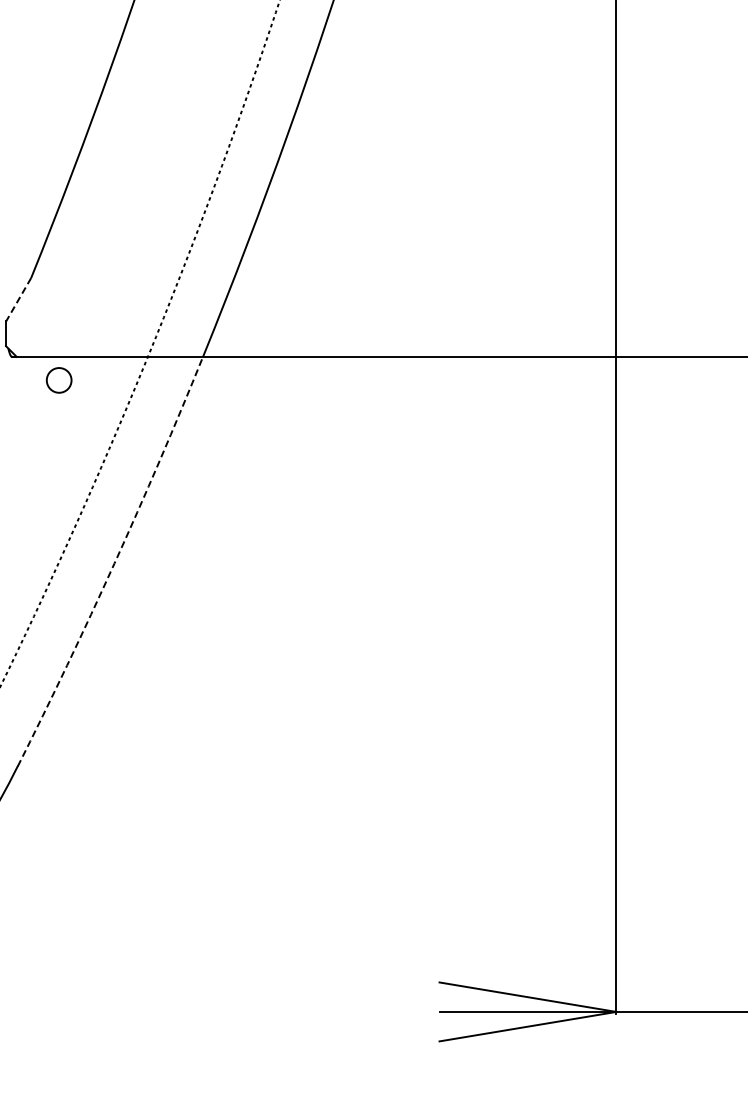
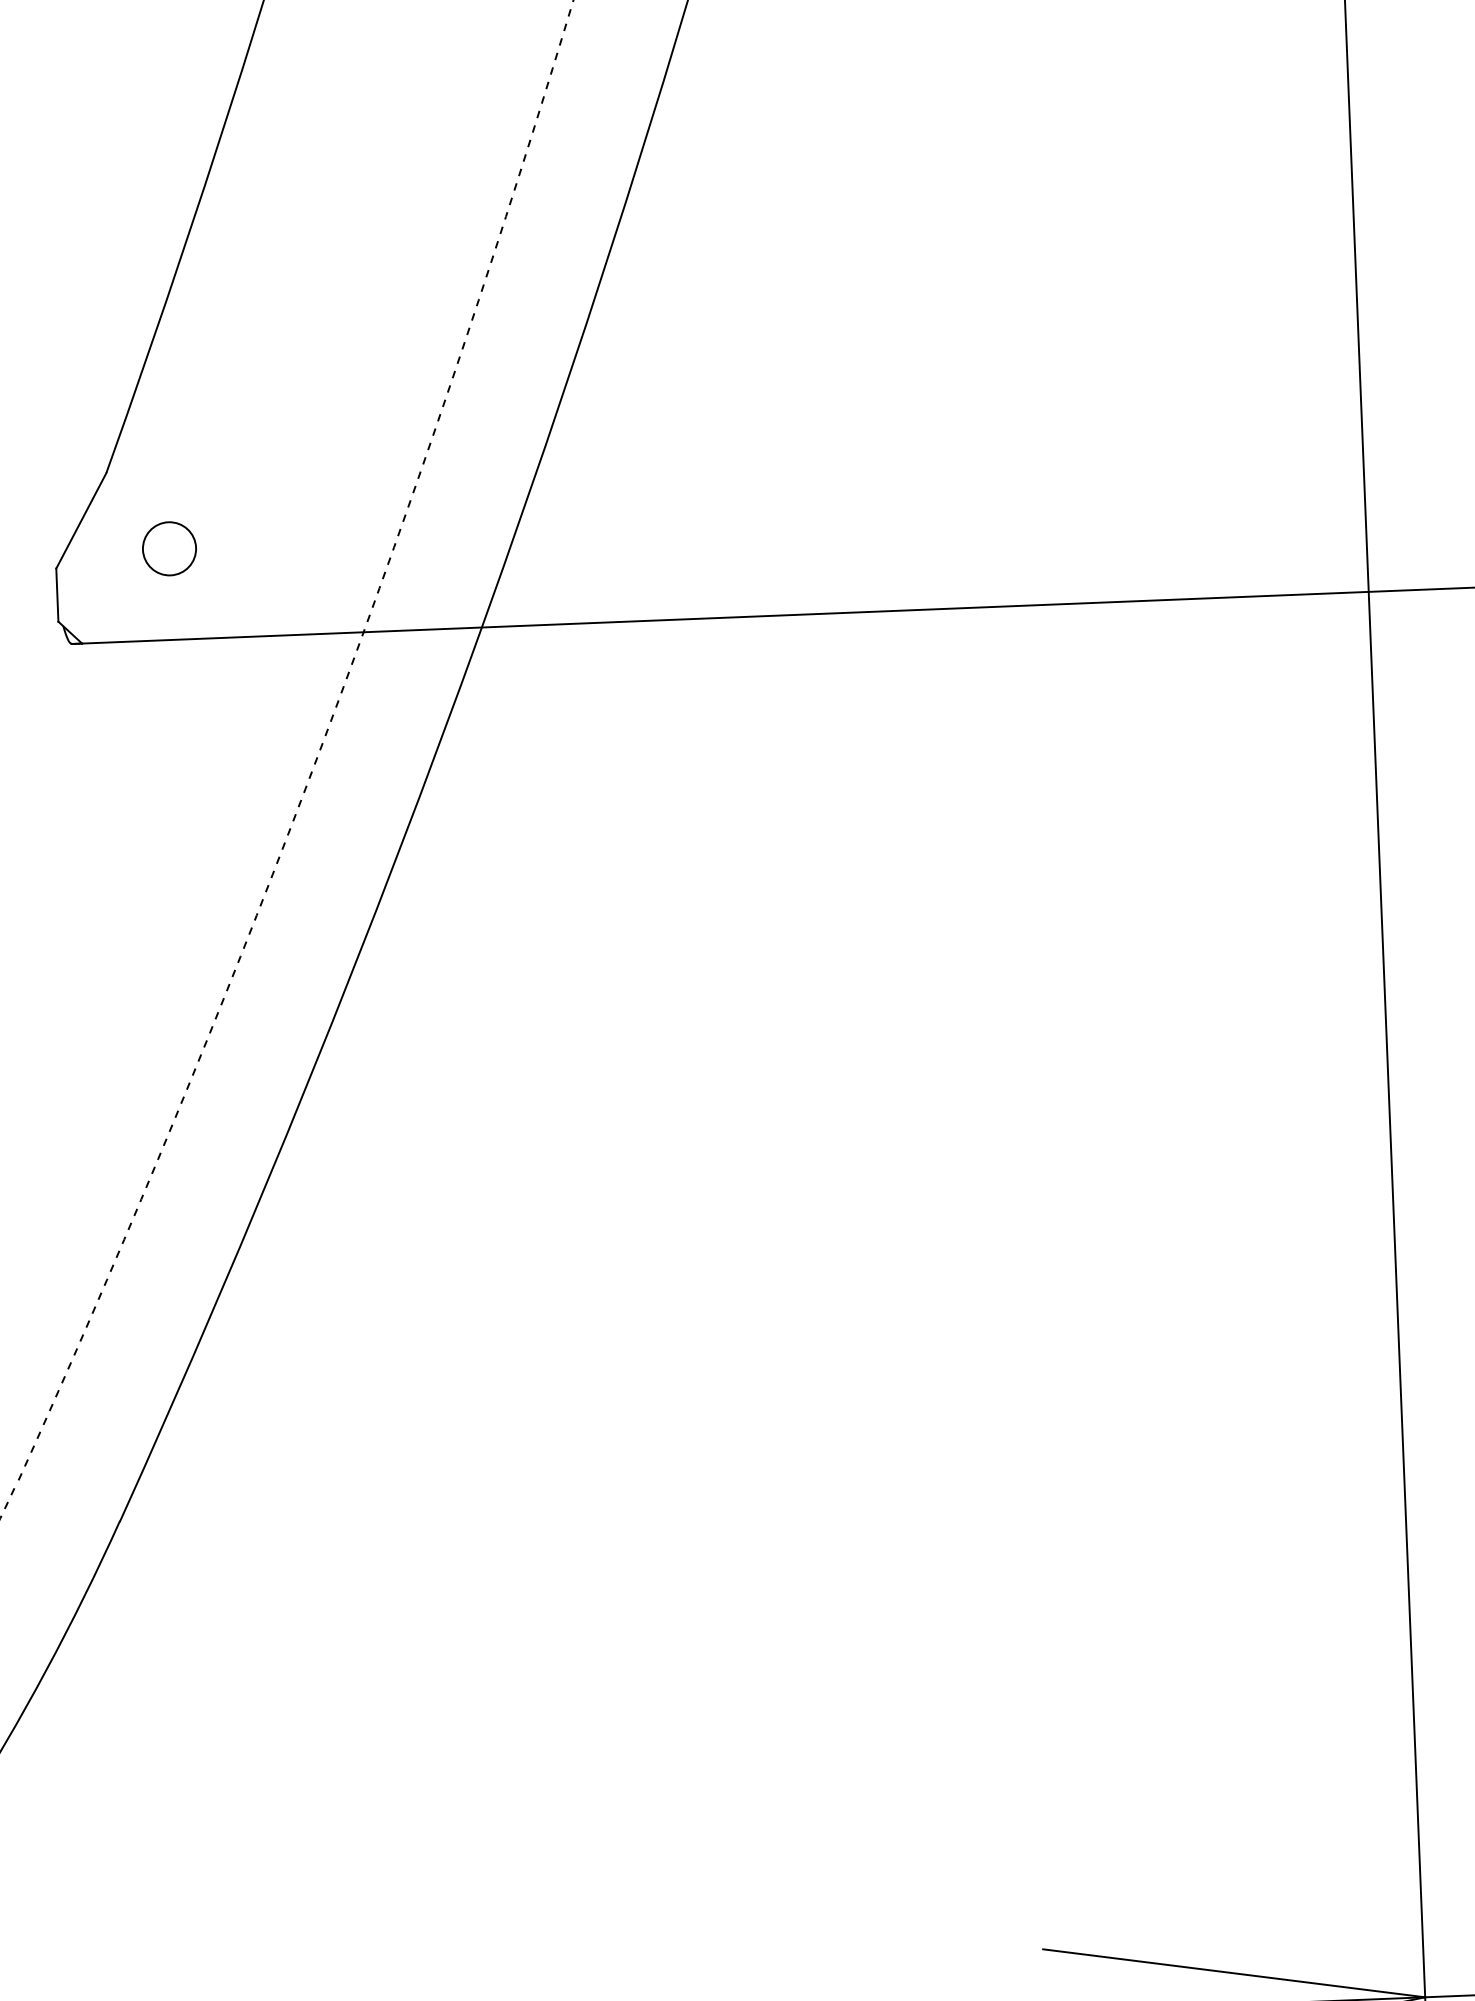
line: (18, 300) -> (81, 522), dashed -> solid
circle: (58, 380) -> (168, 549), moved
arc: (114, 563) -> (309, 1078), dashed -> solid

